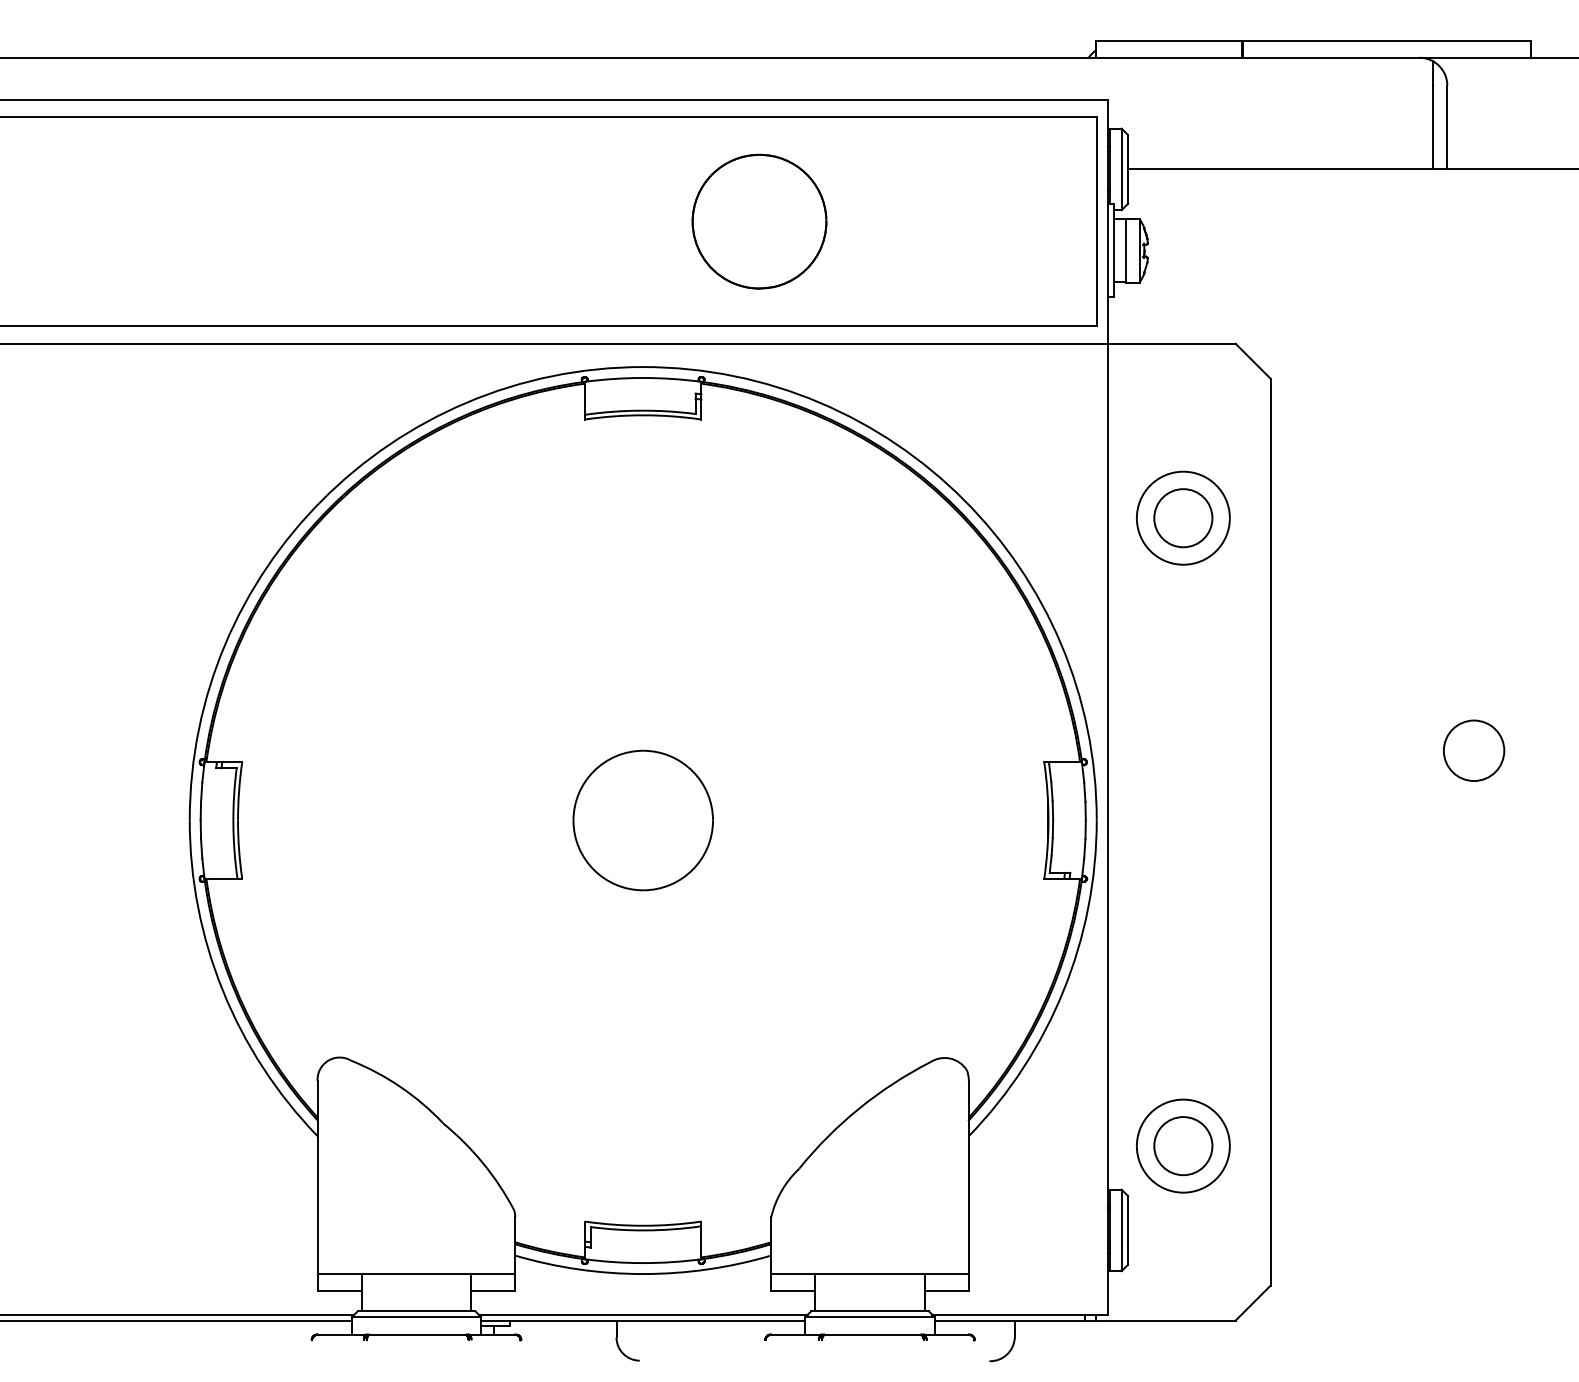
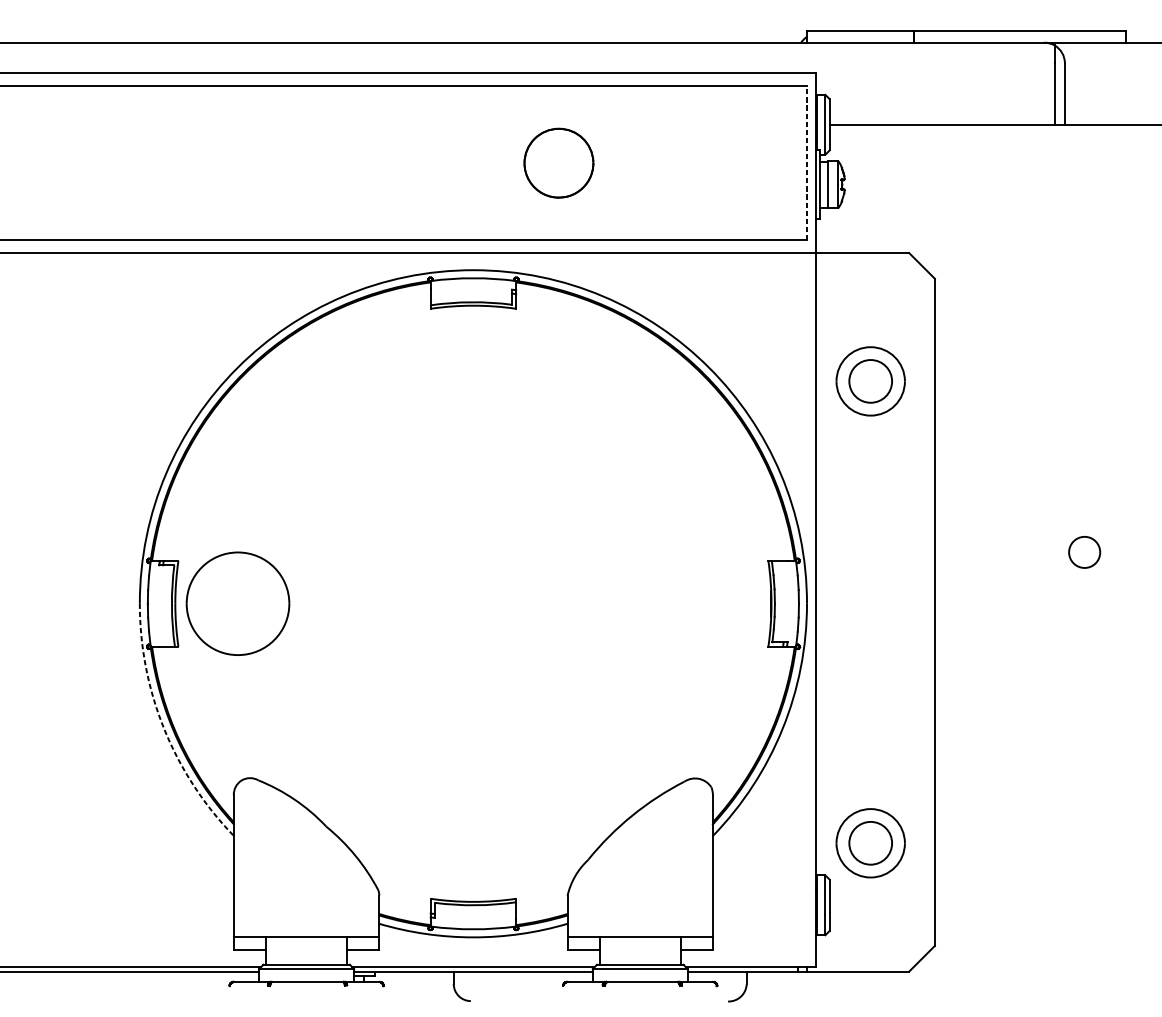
part: (759, 221) -> (558, 163), size x0.7
line: (1096, 221) -> (806, 163), solid -> dashed
circle: (1474, 750) -> (1084, 552), size x0.7
part: (642, 820) -> (237, 603), moved
arc: (222, 990) -> (163, 728), solid -> dashed

